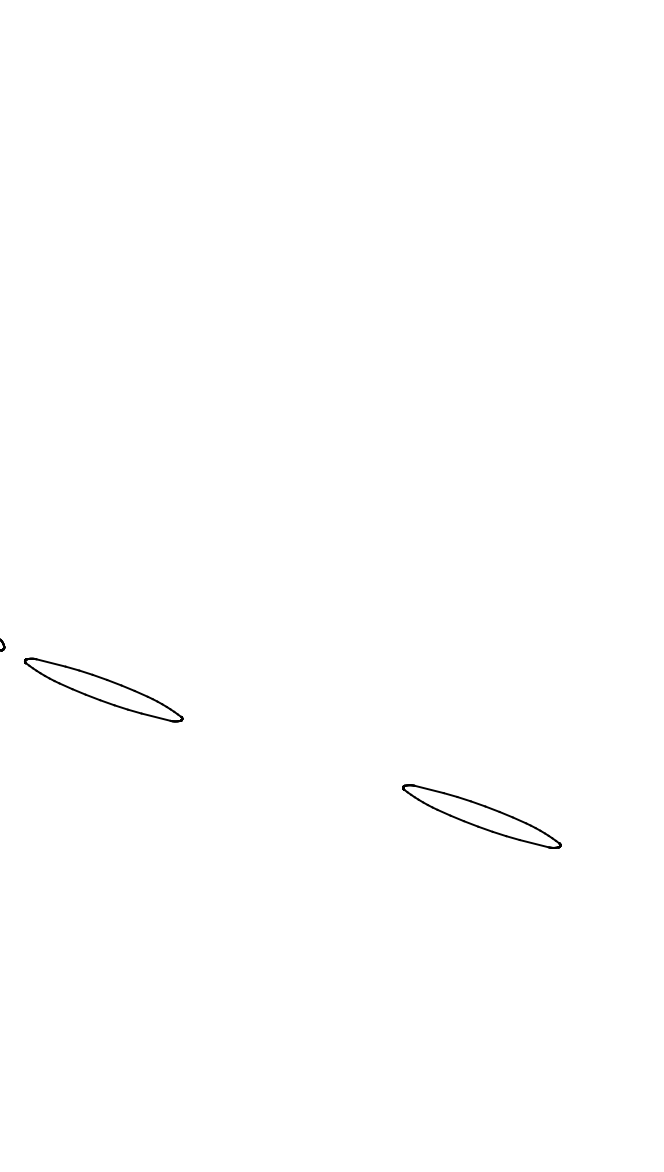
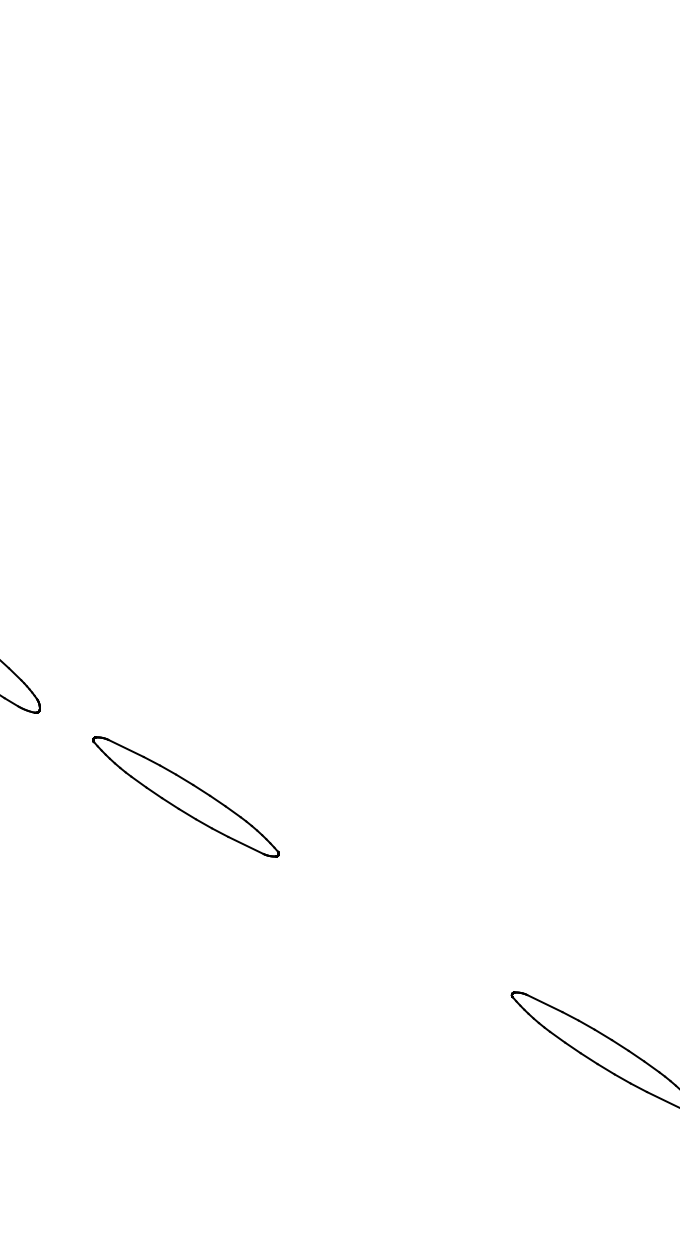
part: (103, 689) -> (186, 796), moved

